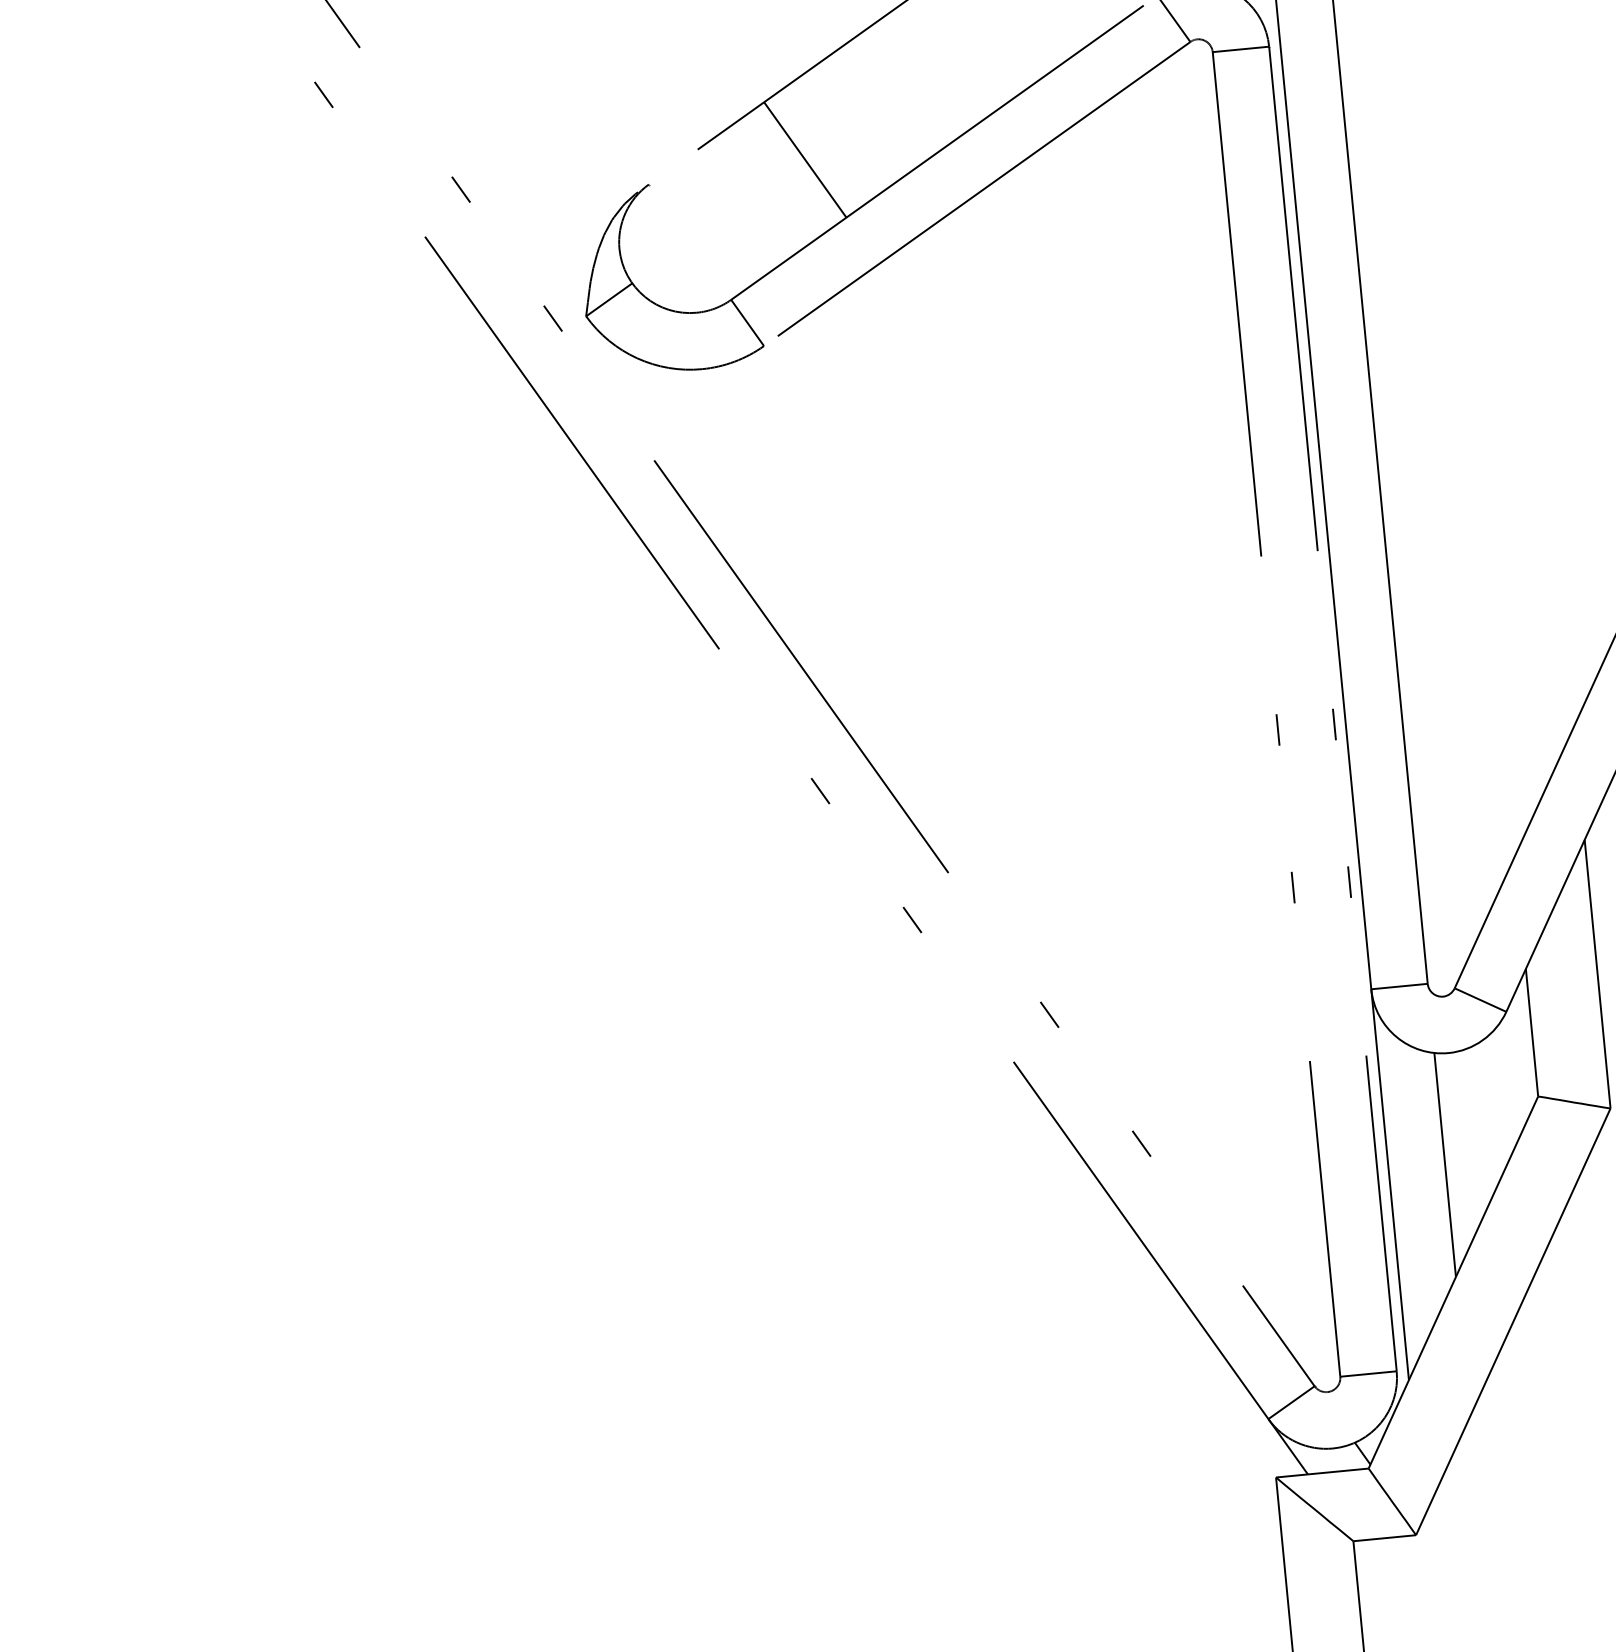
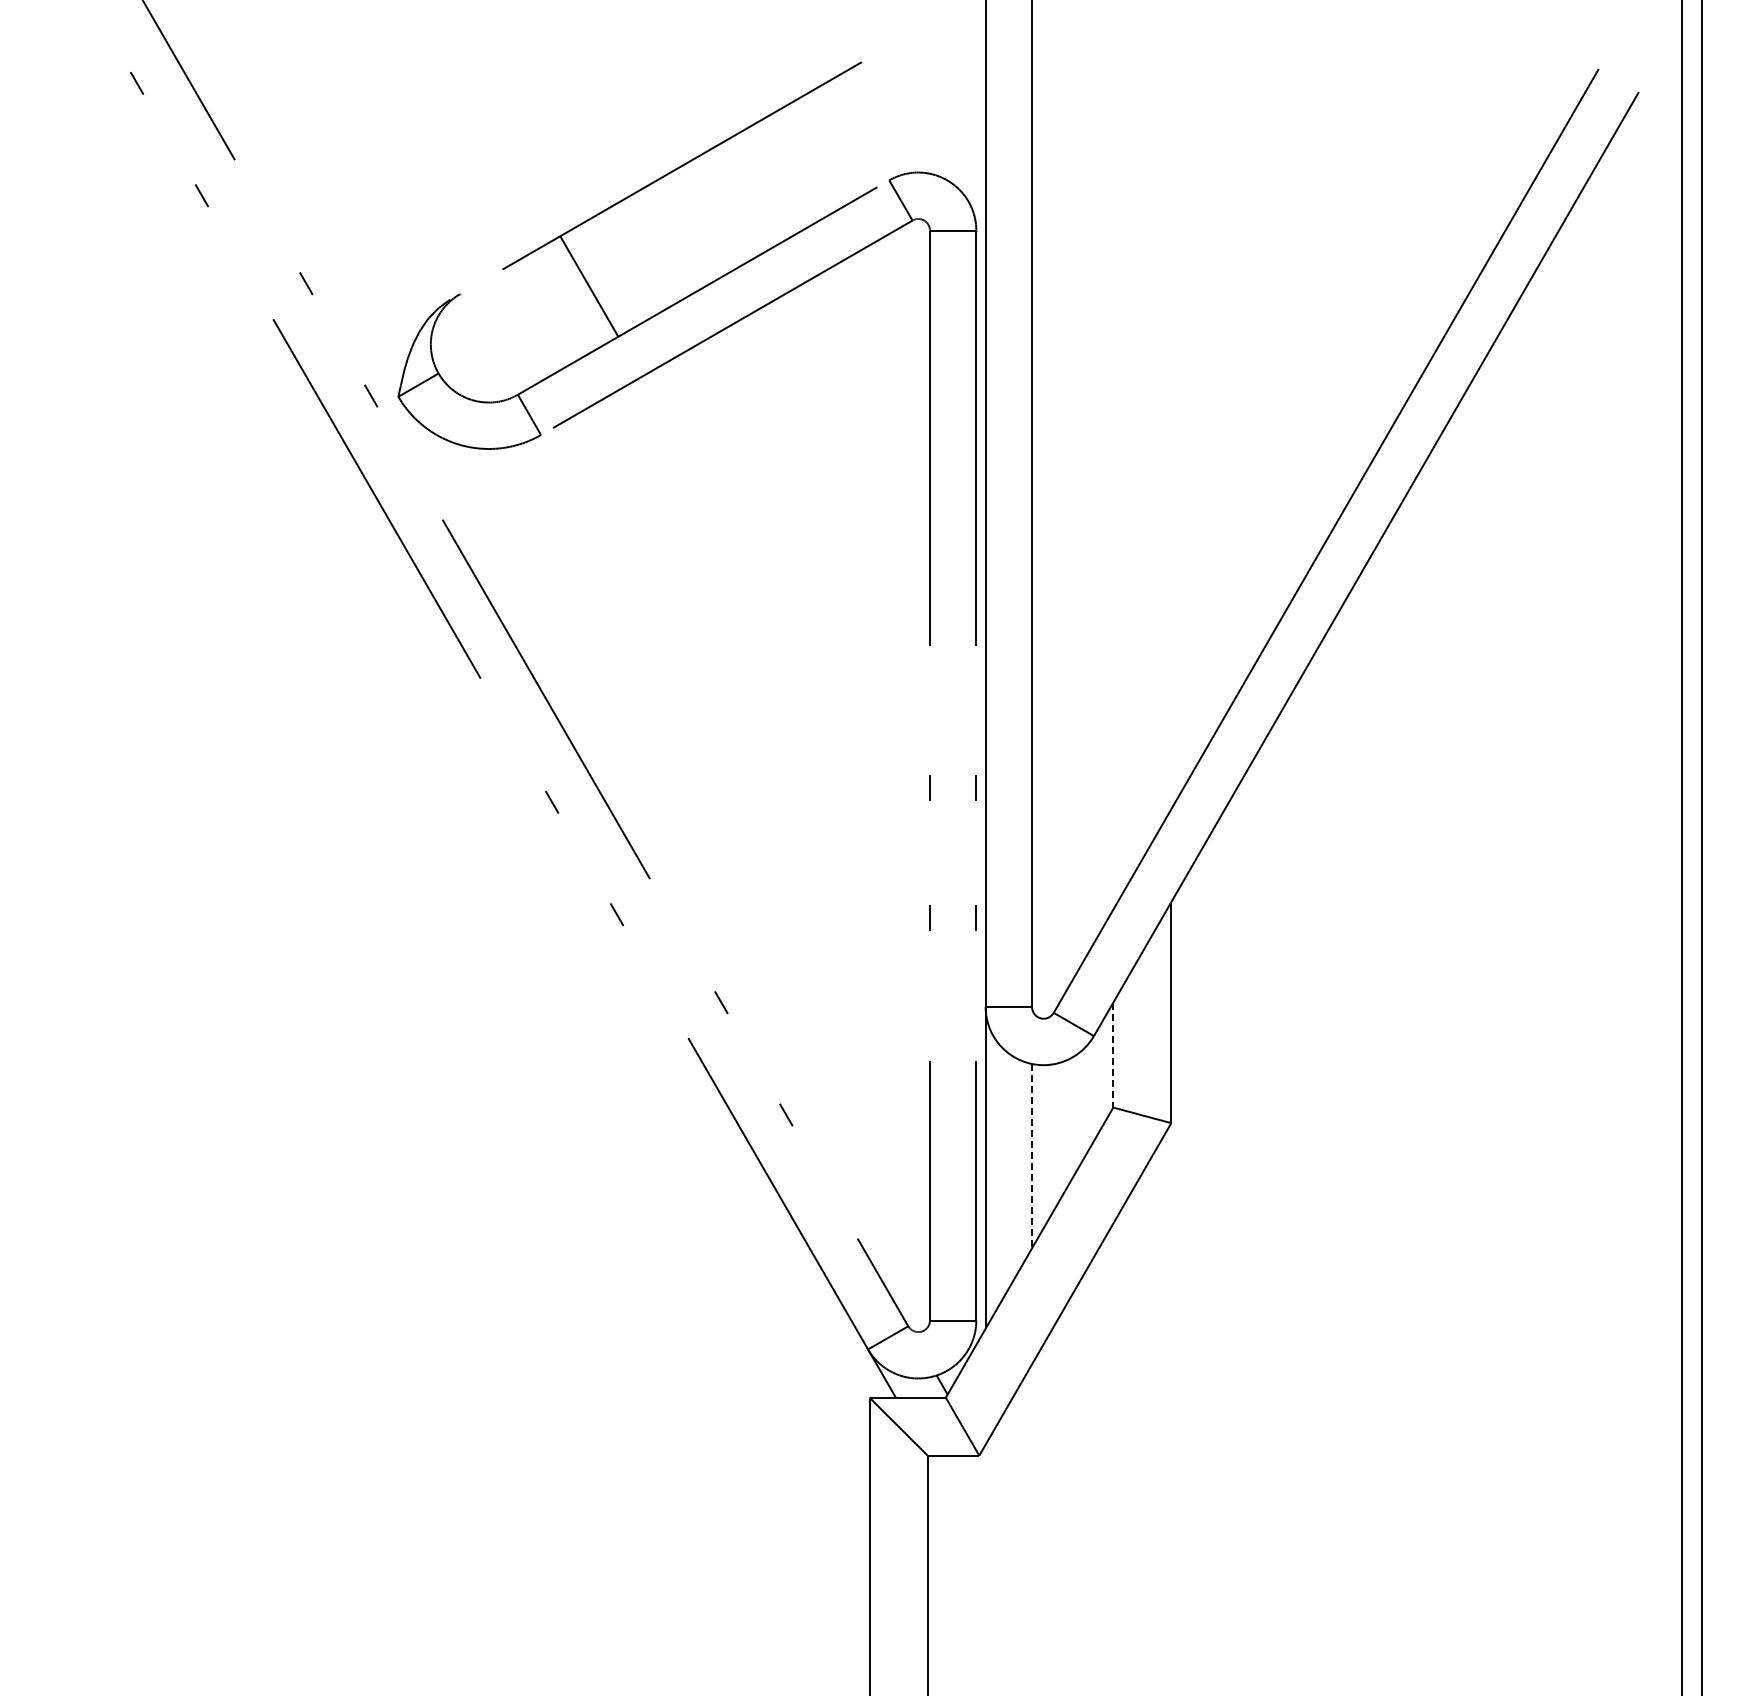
line: (1532, 1033) -> (1113, 1055), solid -> dashed
line: (1445, 1165) -> (1032, 1156), solid -> dashed

